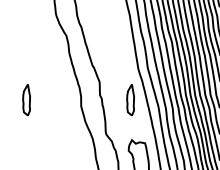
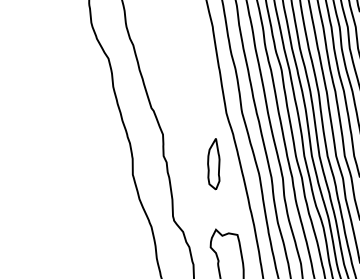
part: (26, 100) -> (43, 164), removed

